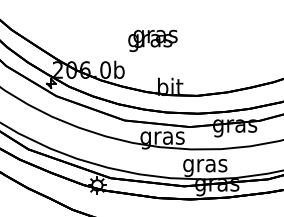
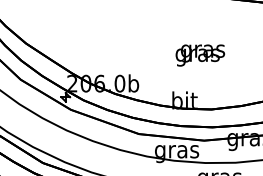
text: (152, 40) -> (199, 55), moved

